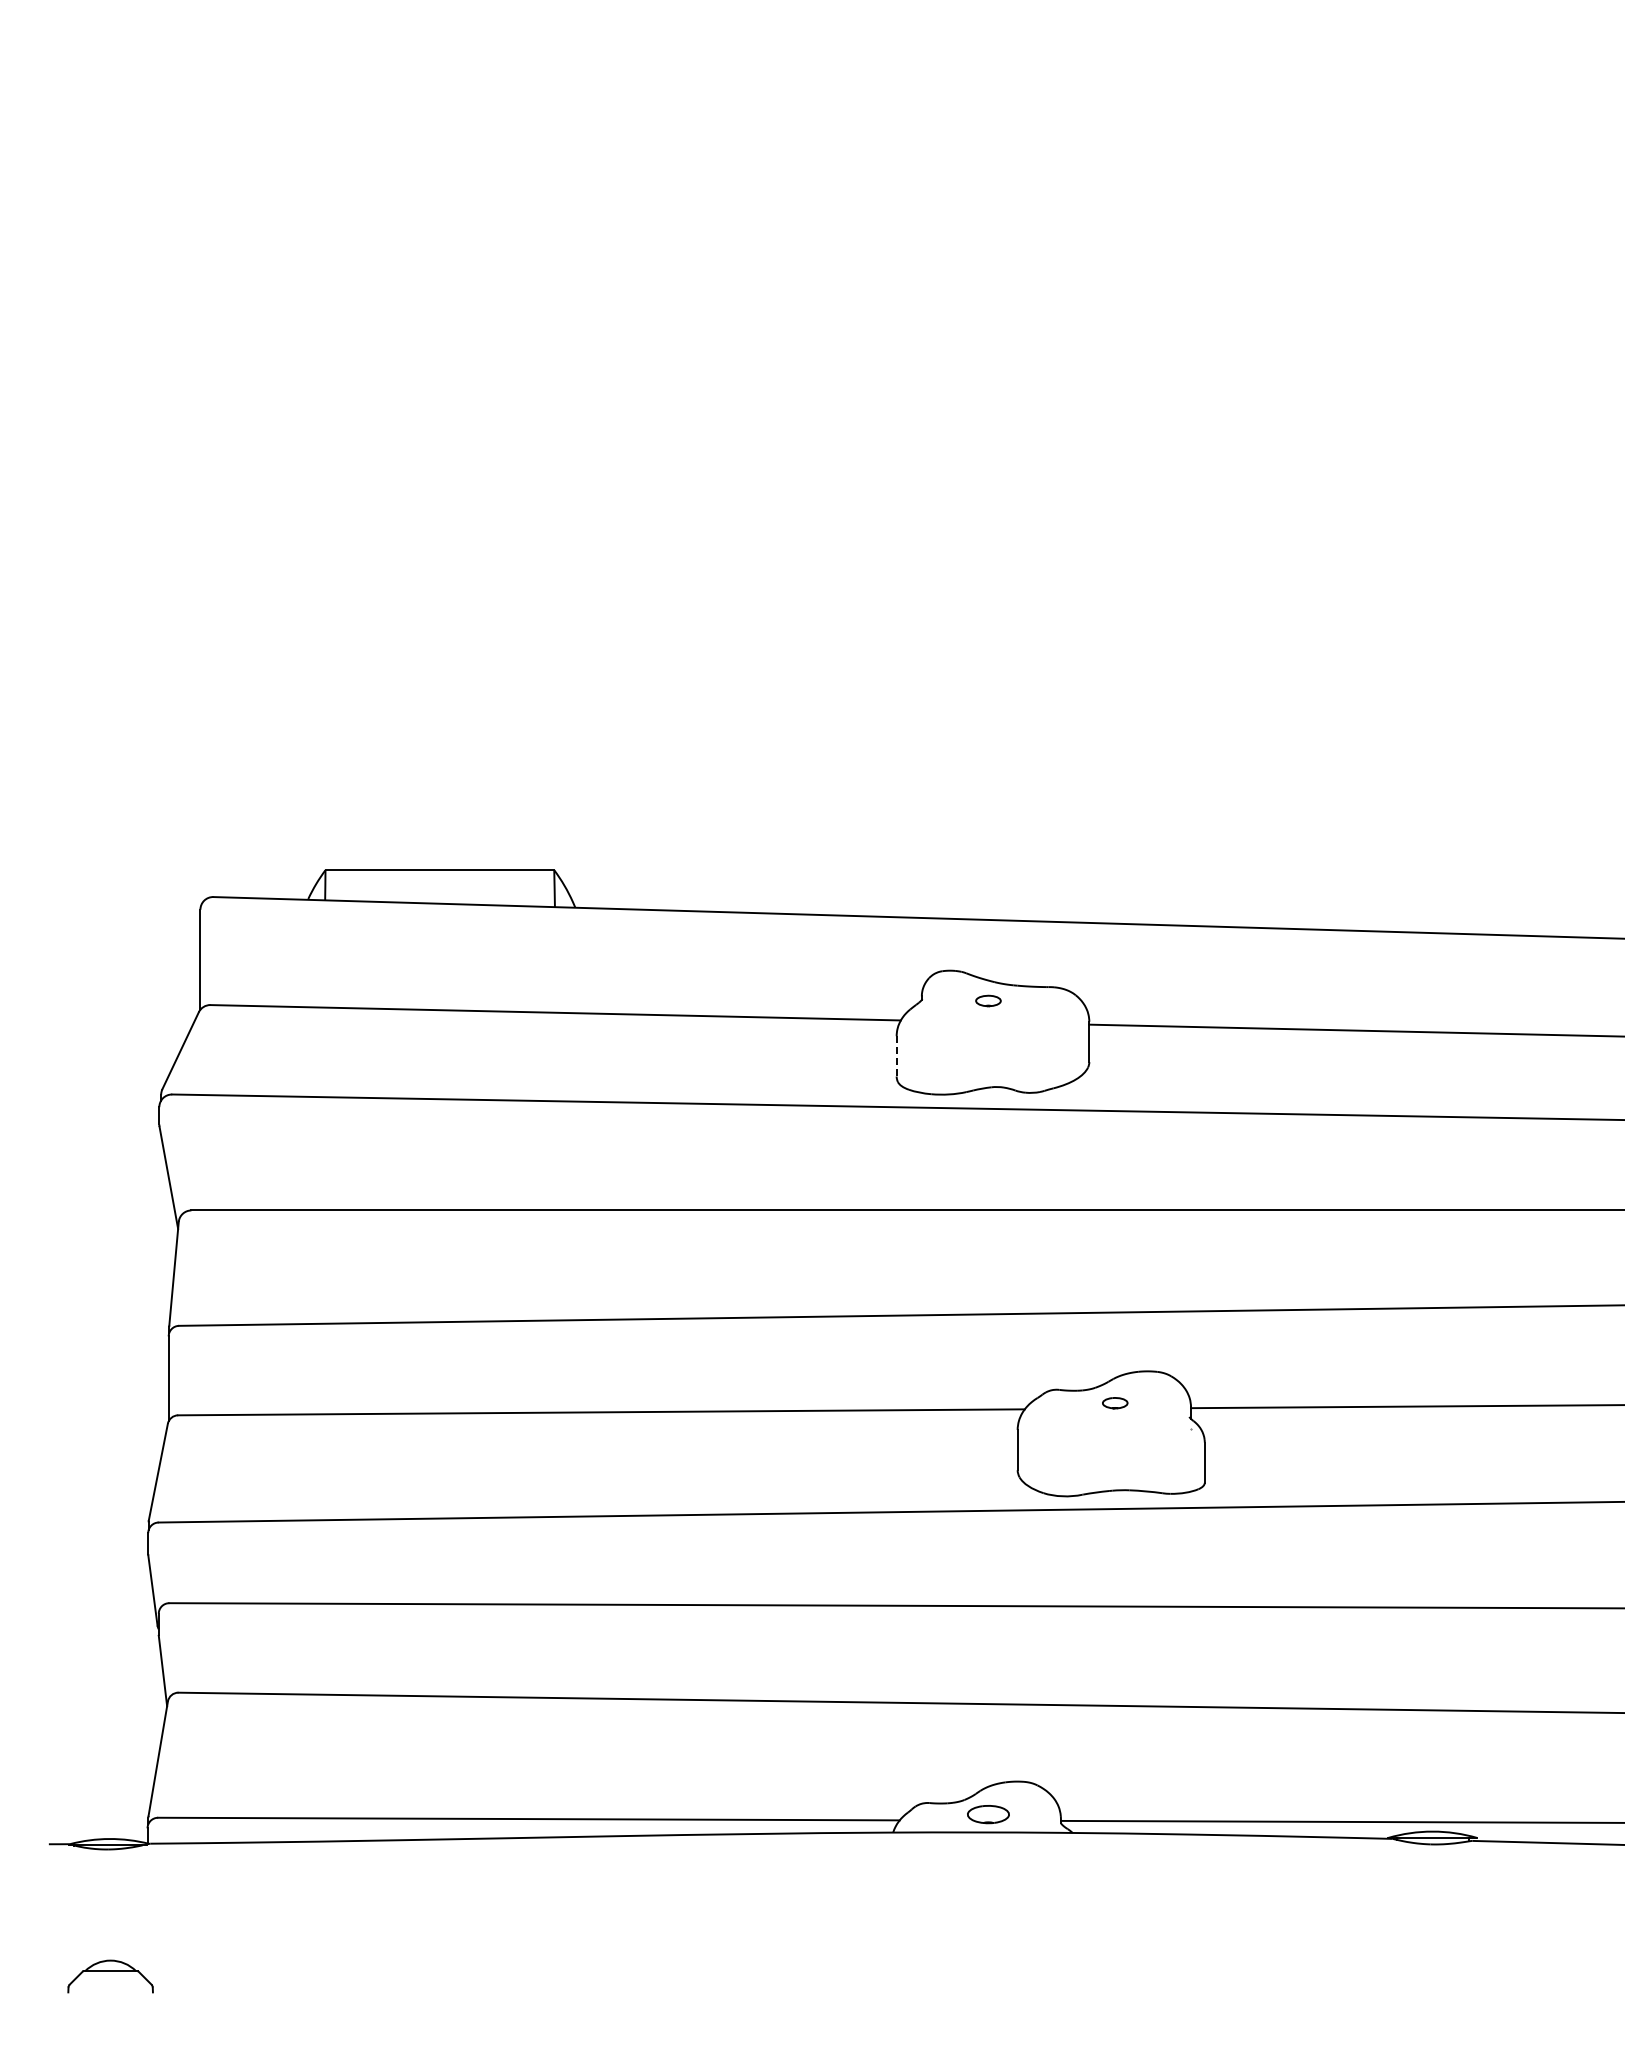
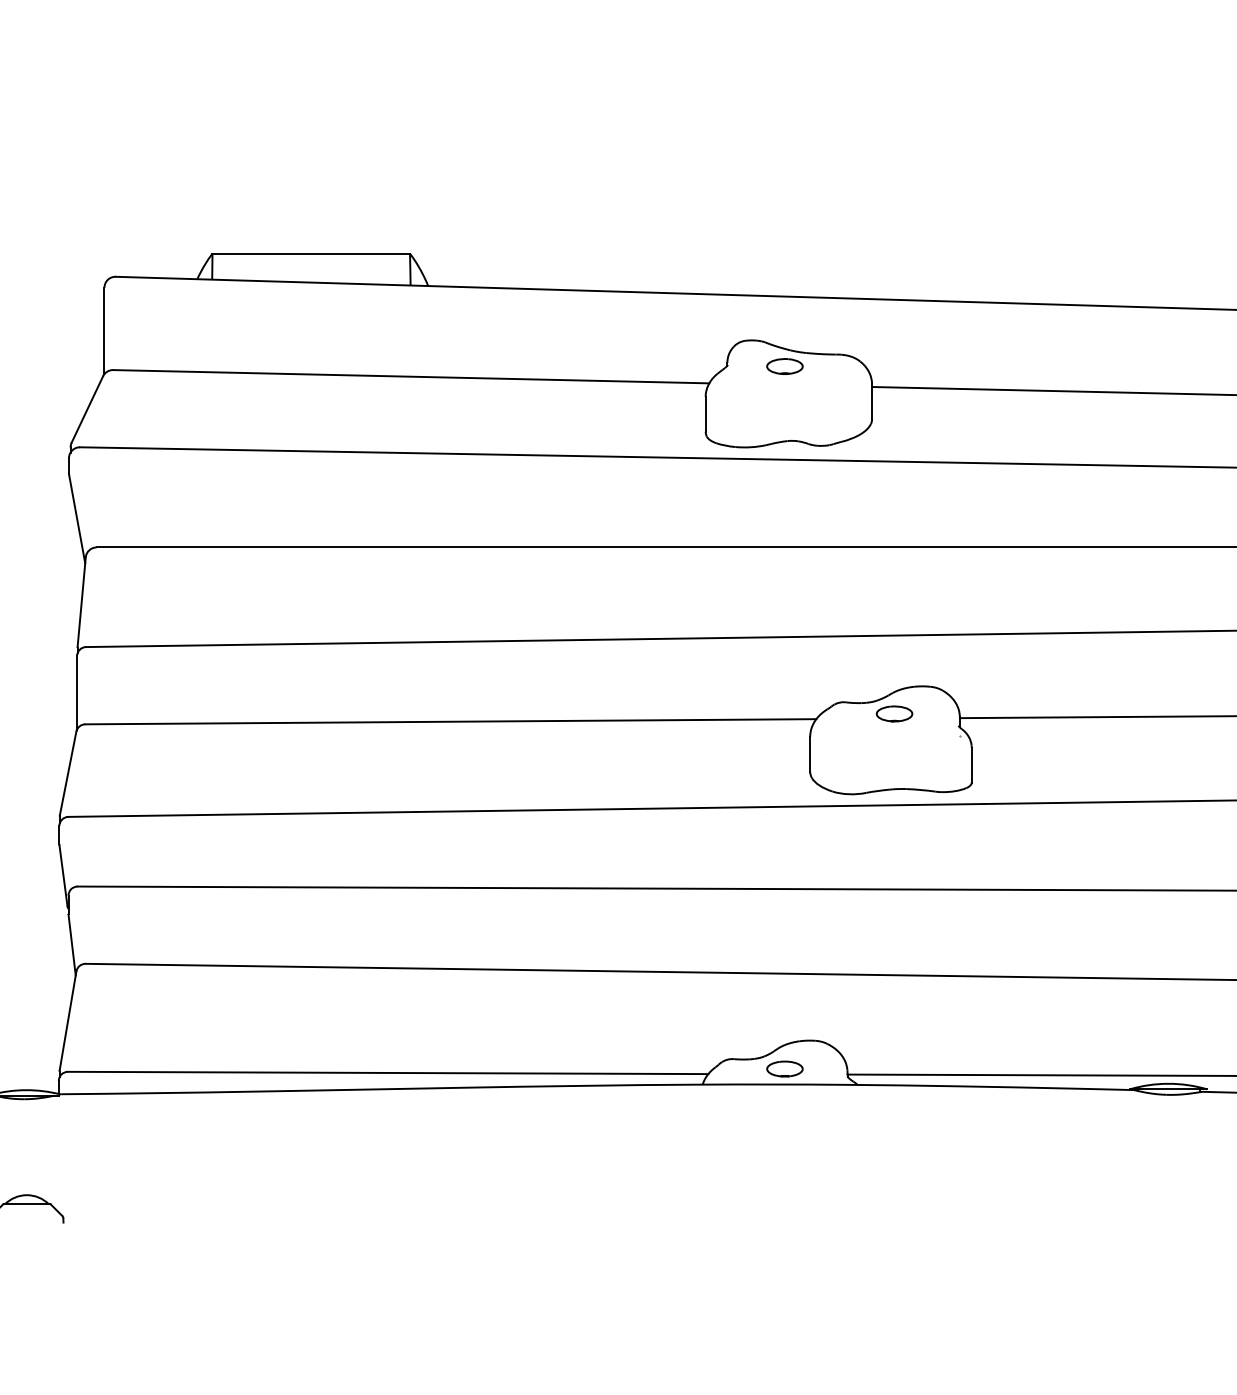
part: (988, 1000) -> (784, 366), size x1.67
line: (896, 1055) -> (705, 413), dashed -> solid
part: (1114, 1402) -> (893, 713), size x1.67

